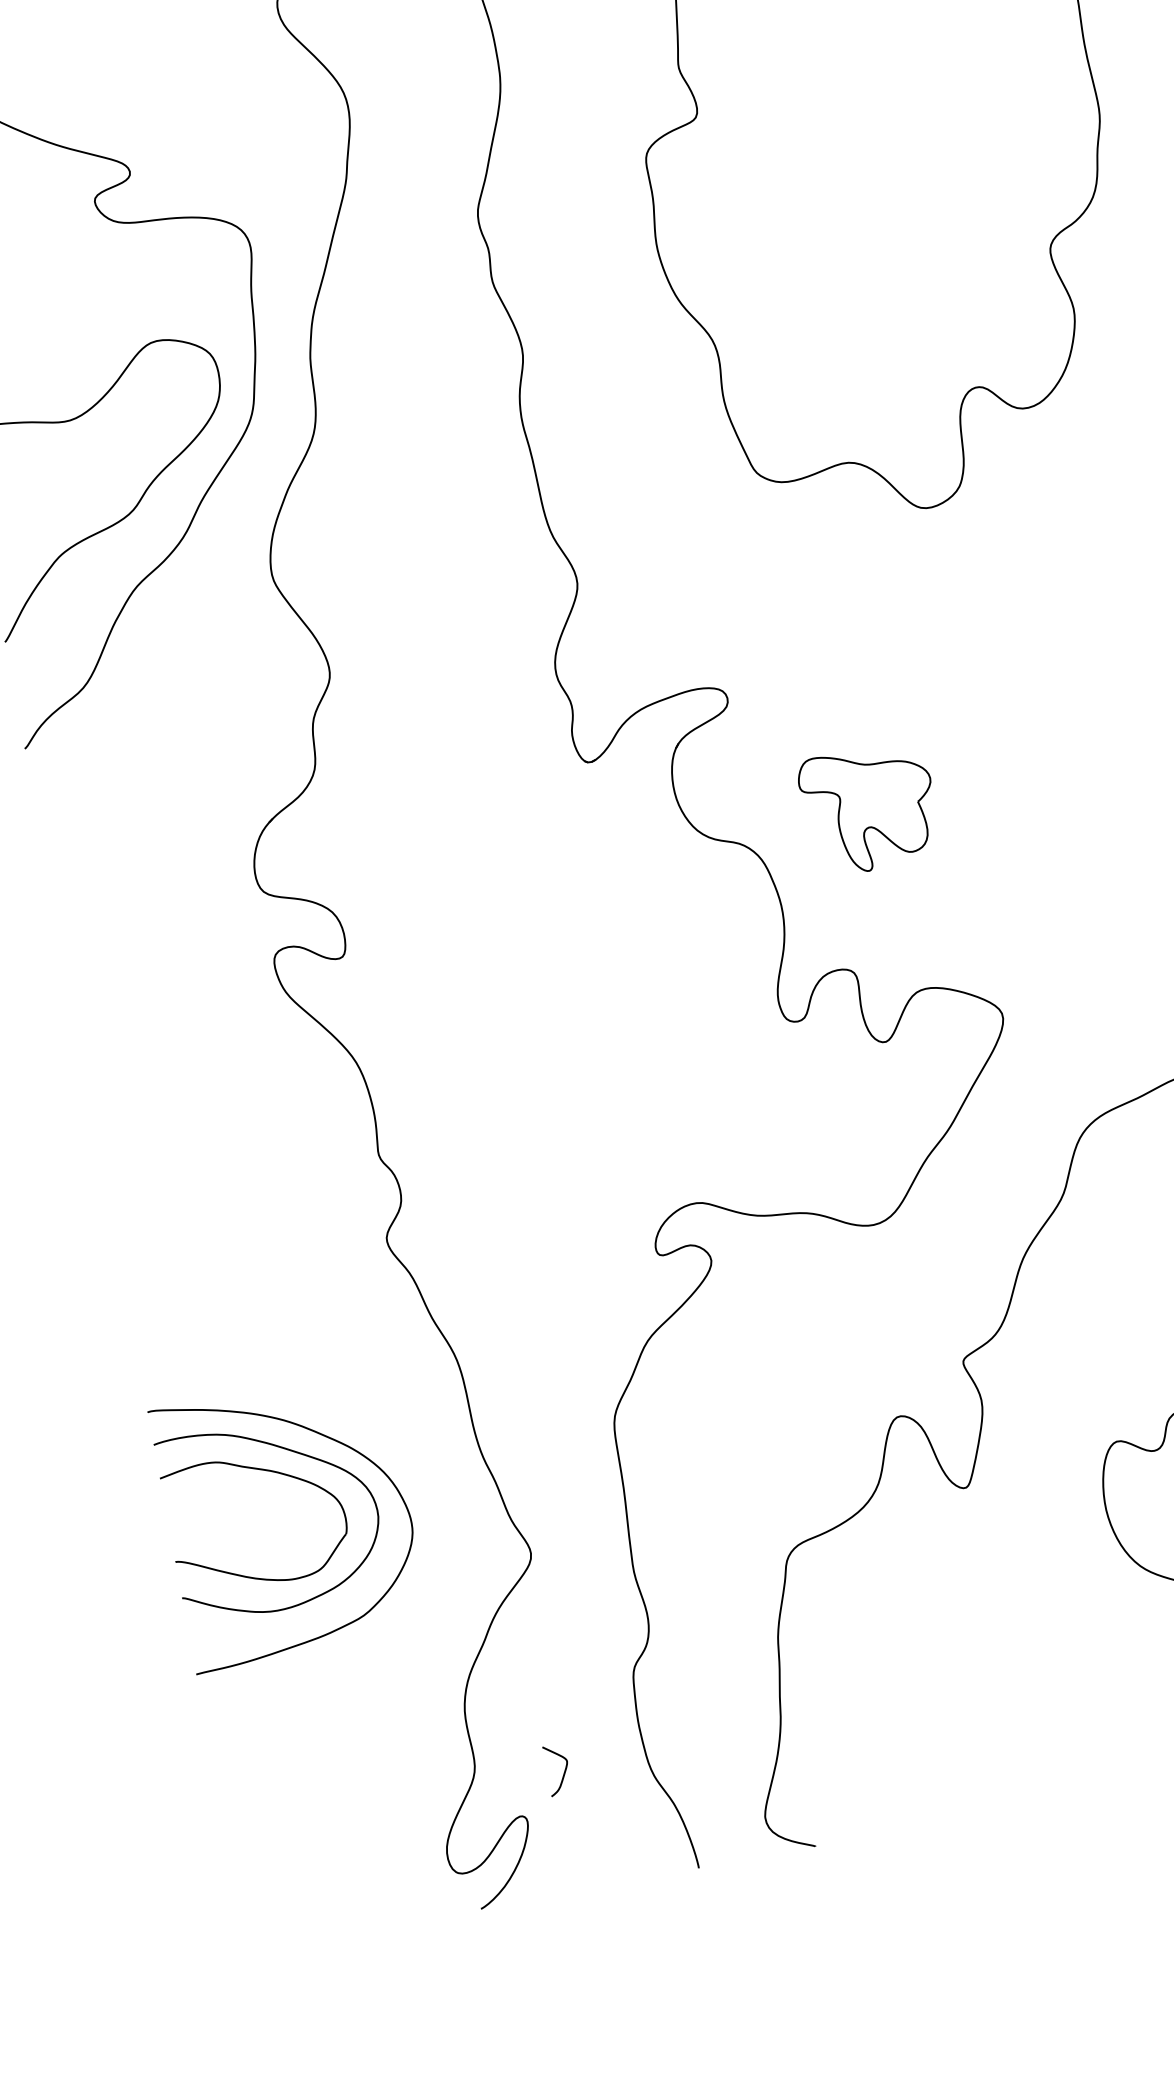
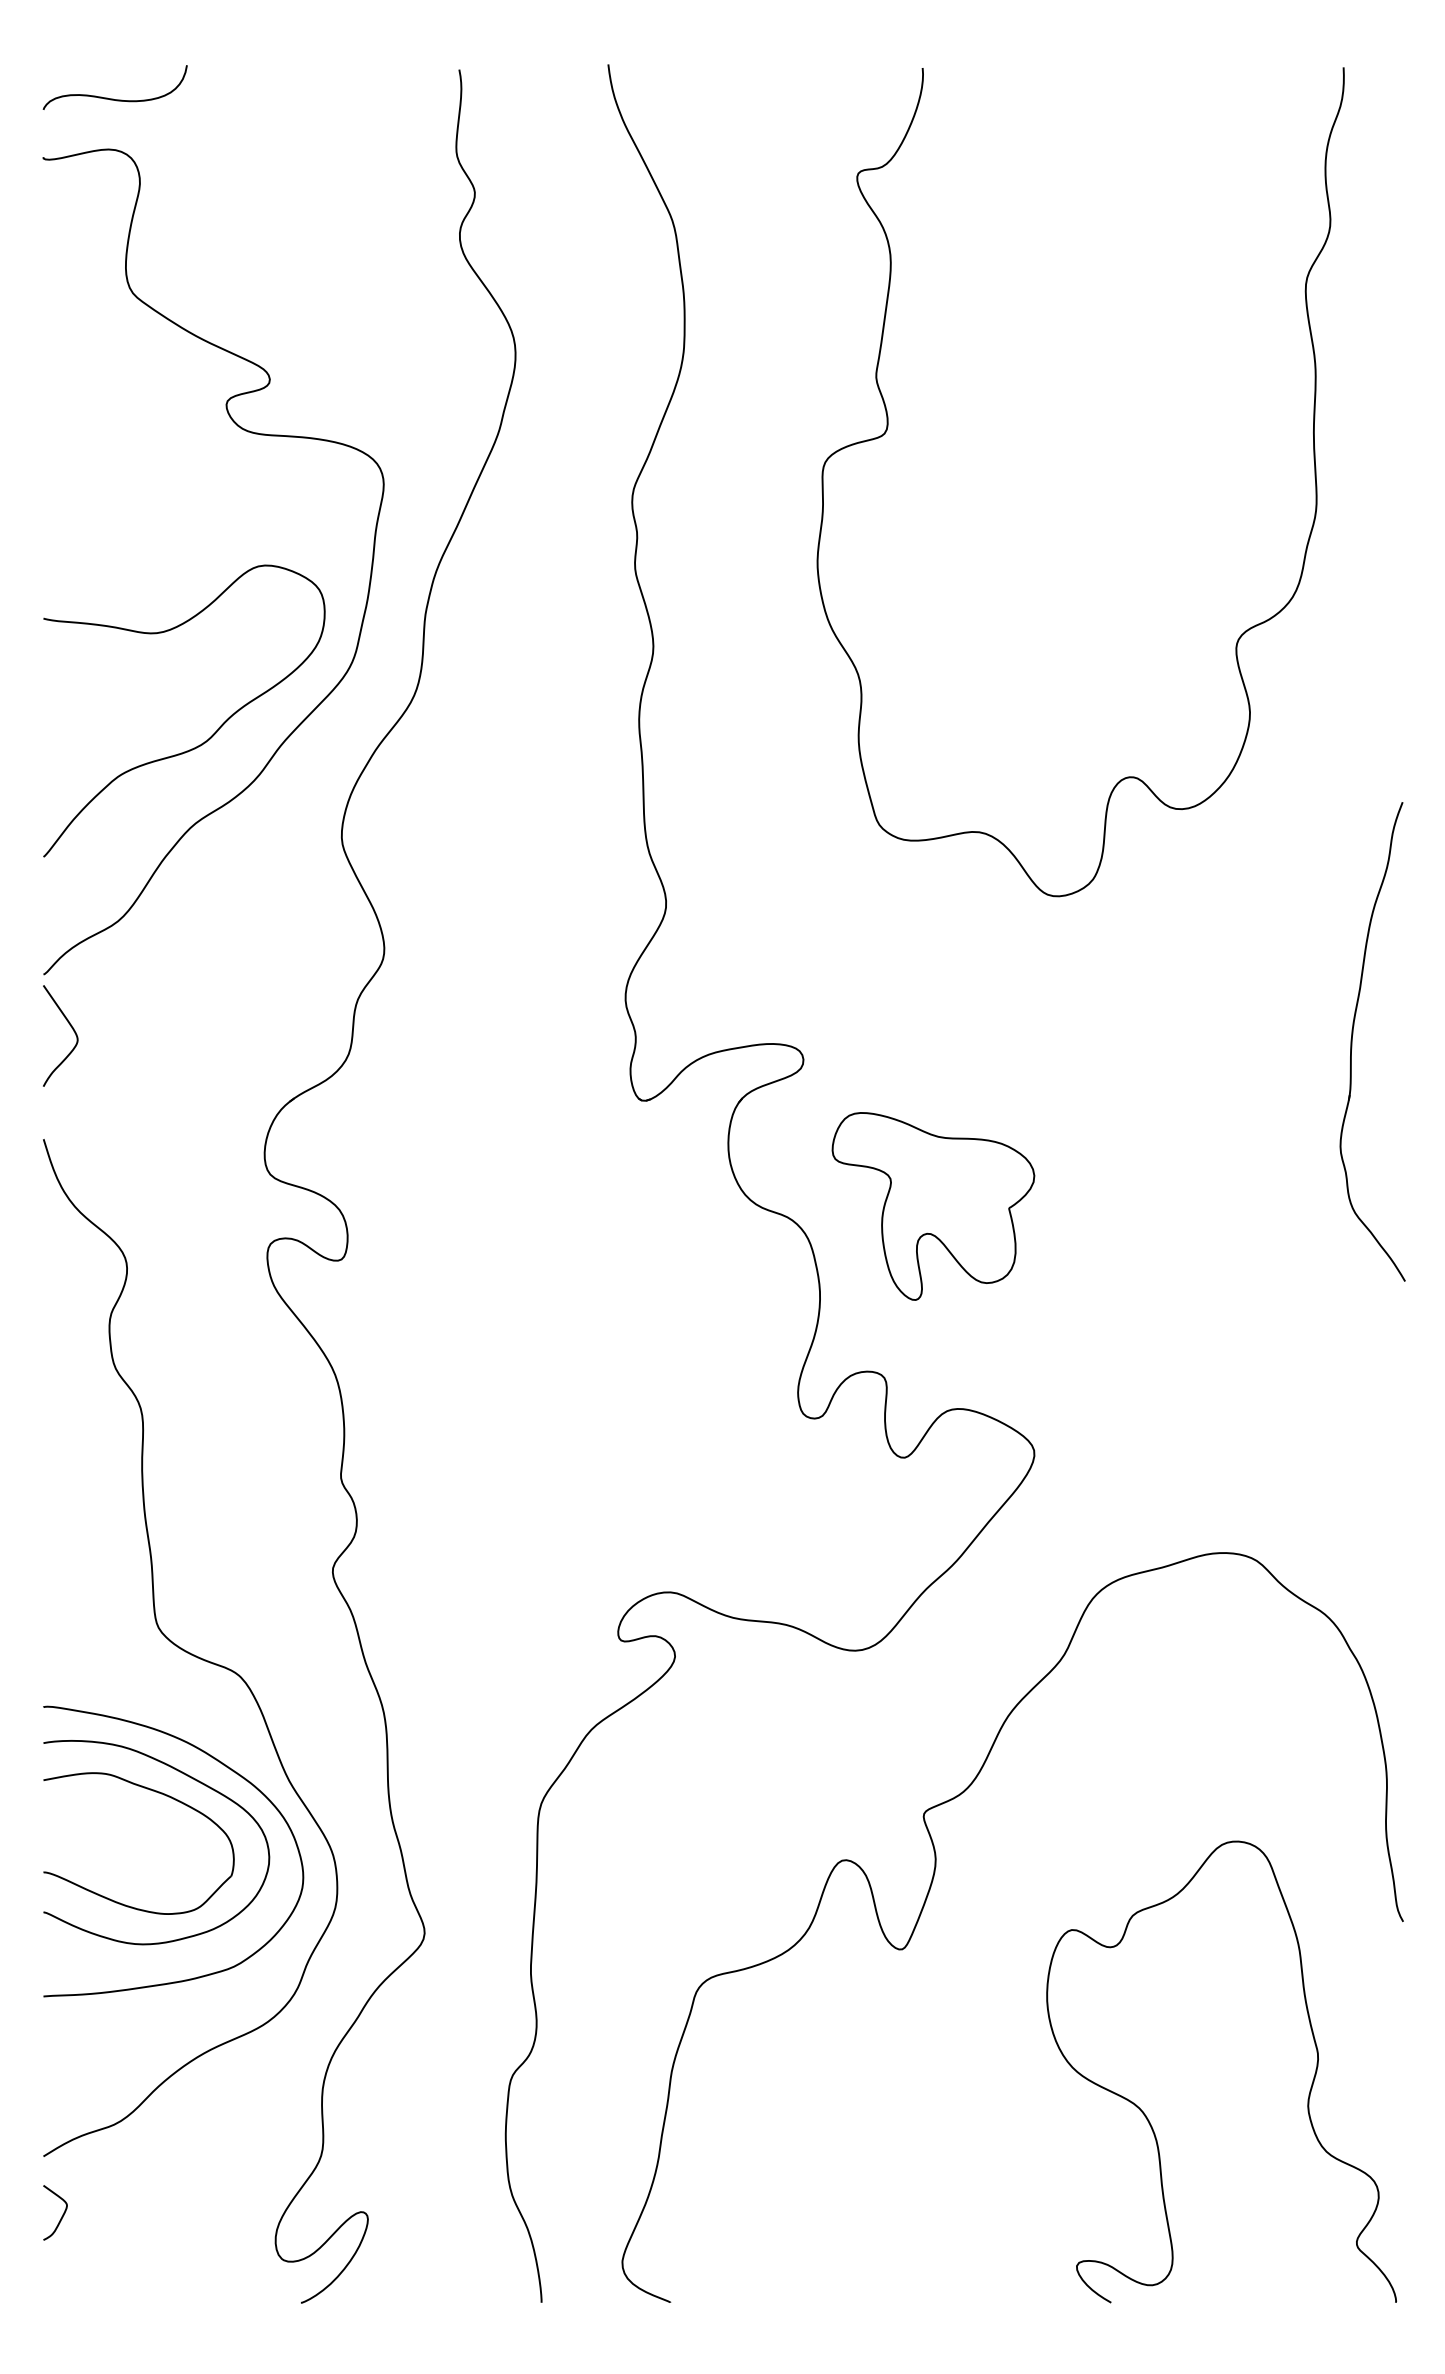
curve: (59, 792) -> (71, 1028), added
part: (869, 809) -> (933, 1206), size x1.43
curve: (269, 1337) -> (188, 1651), added
curve: (563, 1772) -> (61, 2216), moved

